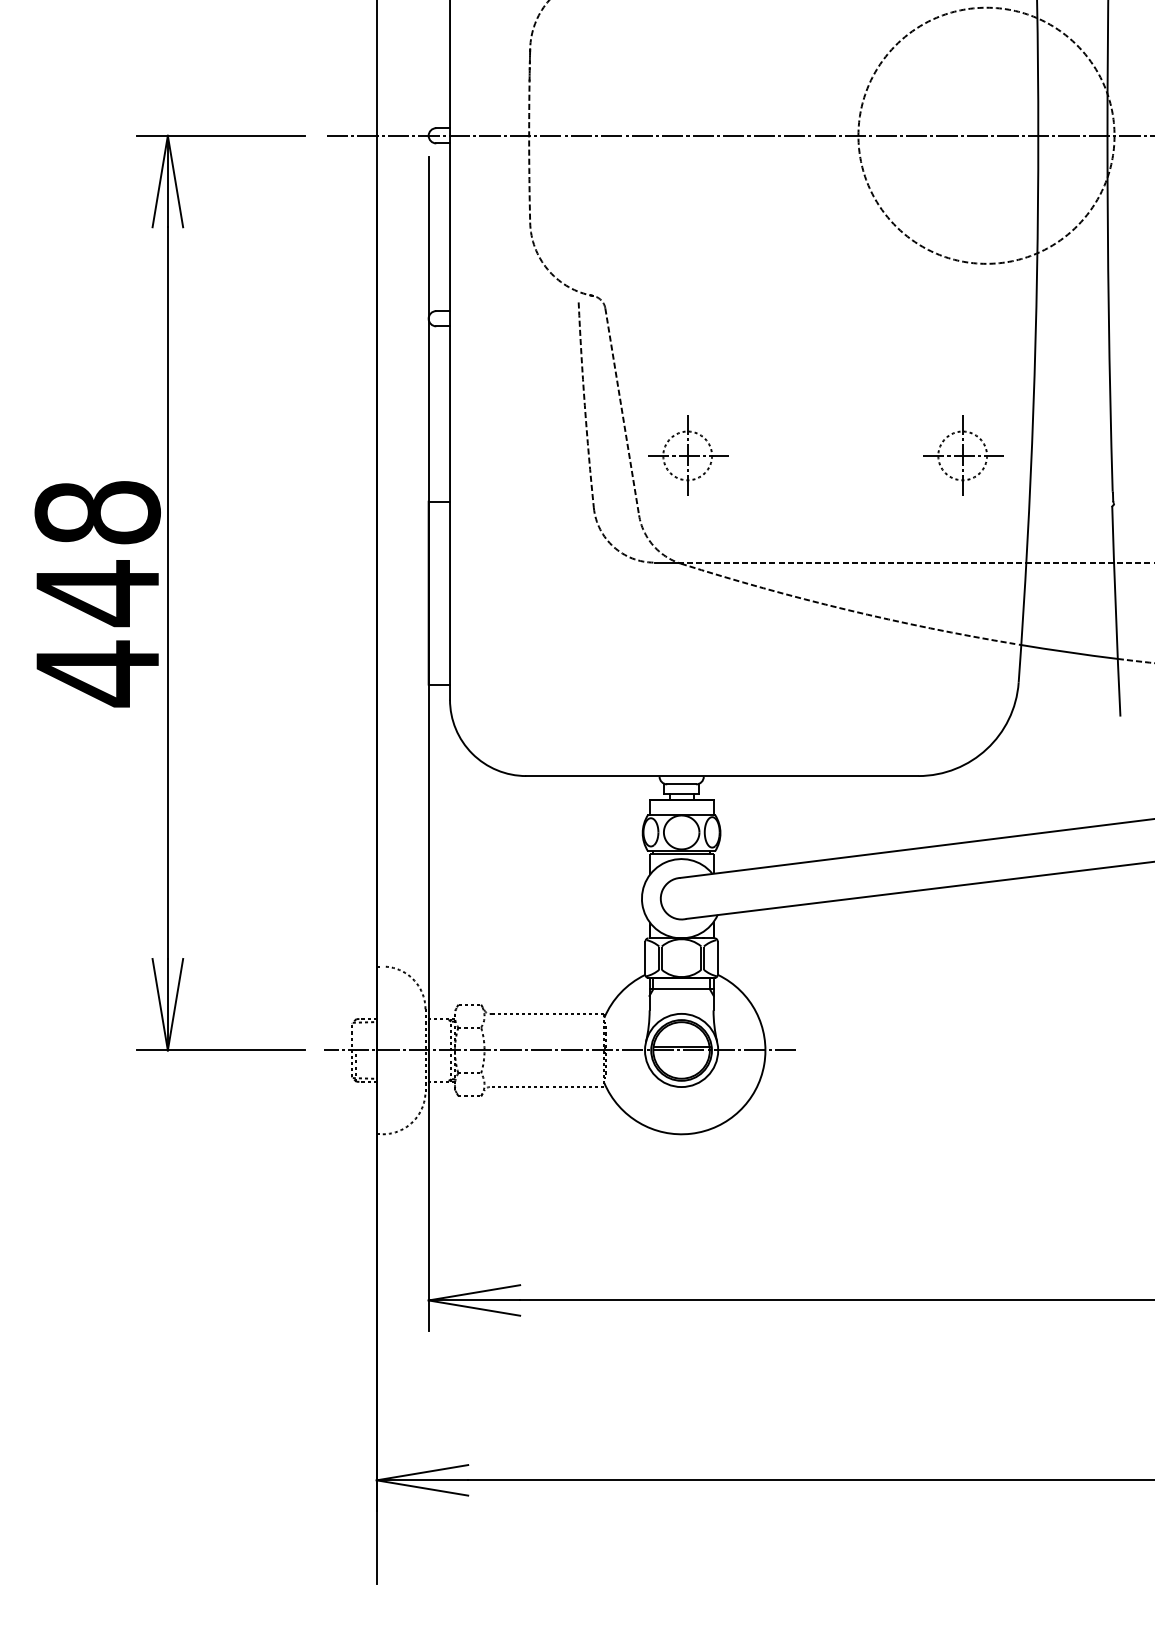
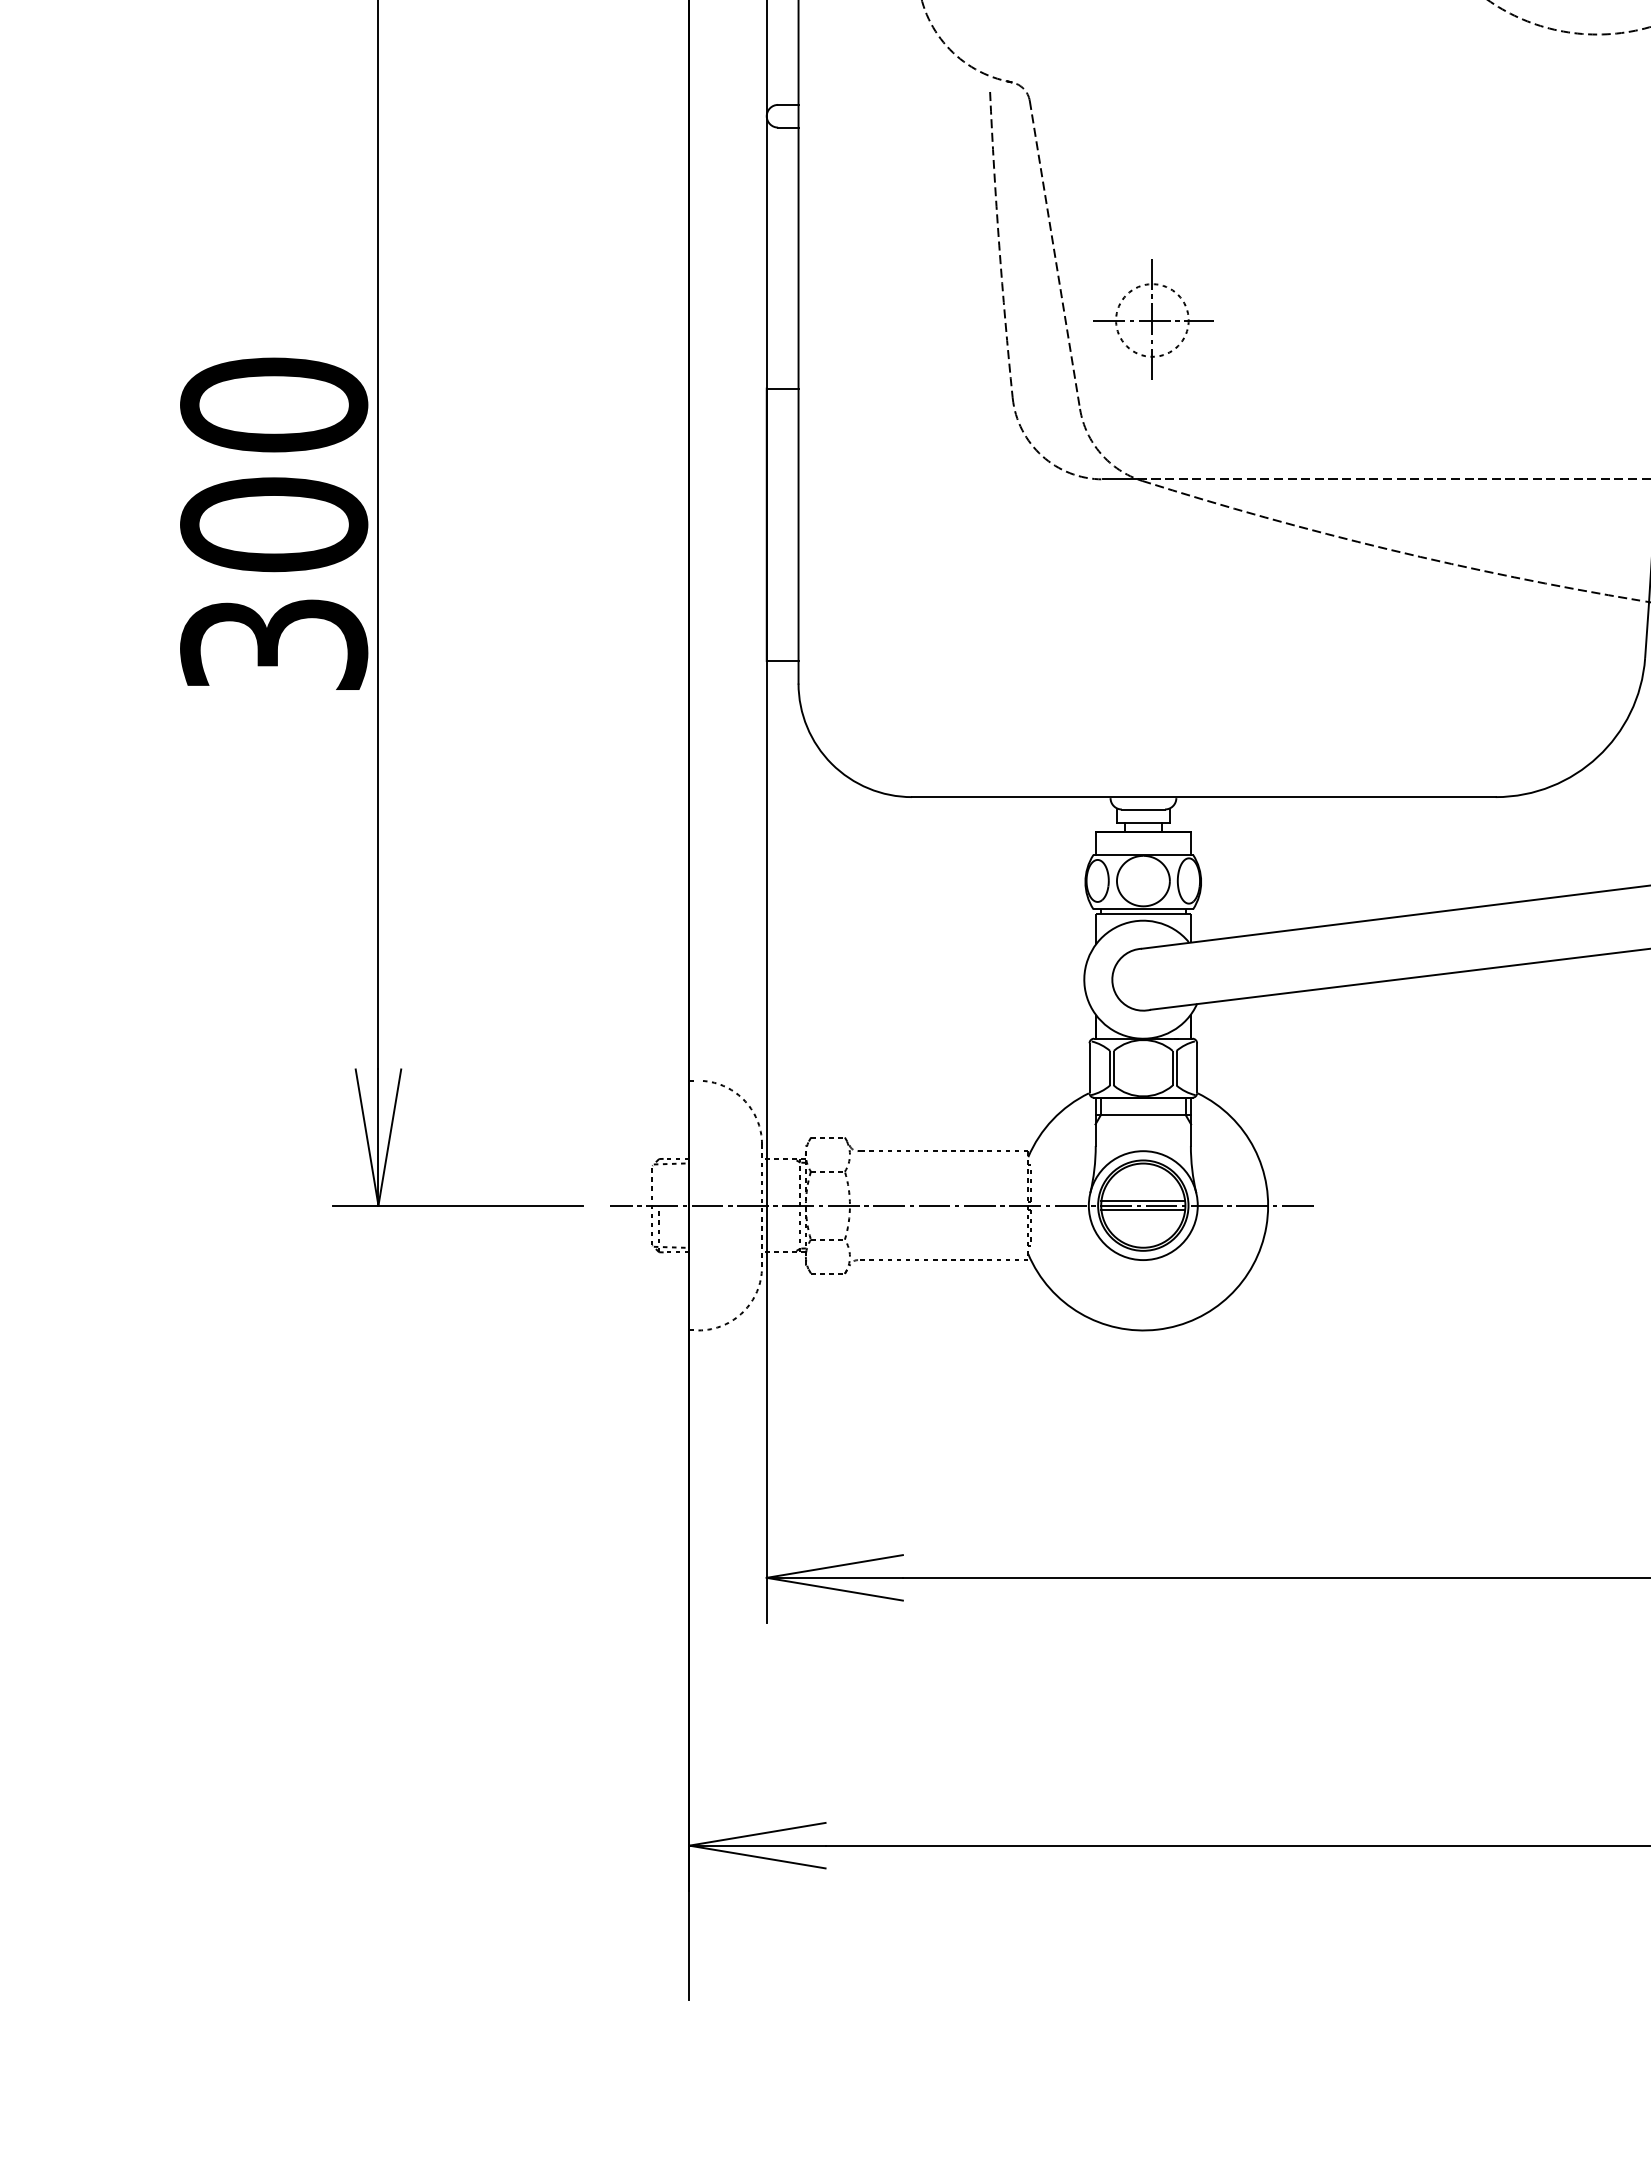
part: (963, 455) -> (1563, 319), removed
text: (97, 593) -> (273, 525), 448 -> 300
line: (681, 1053) -> (1143, 1210), added

